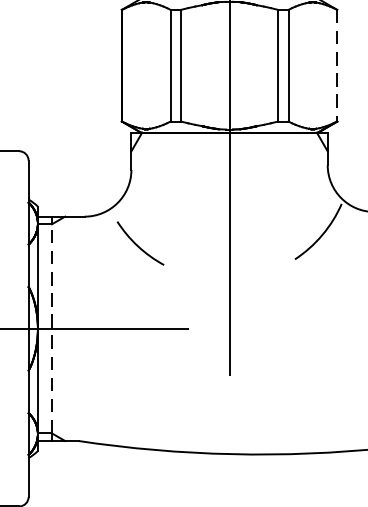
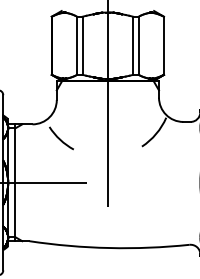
line: (336, 67) -> (163, 46), dashed -> solid
line: (52, 328) -> (15, 182), dashed -> solid

